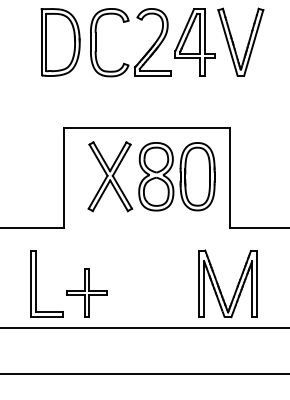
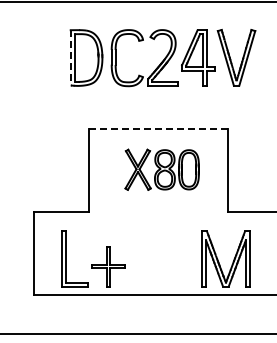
line: (41, 41) -> (70, 57), solid -> dashed
line: (148, 128) -> (159, 129), solid -> dashed
part: (150, 176) -> (161, 169), size x0.7

